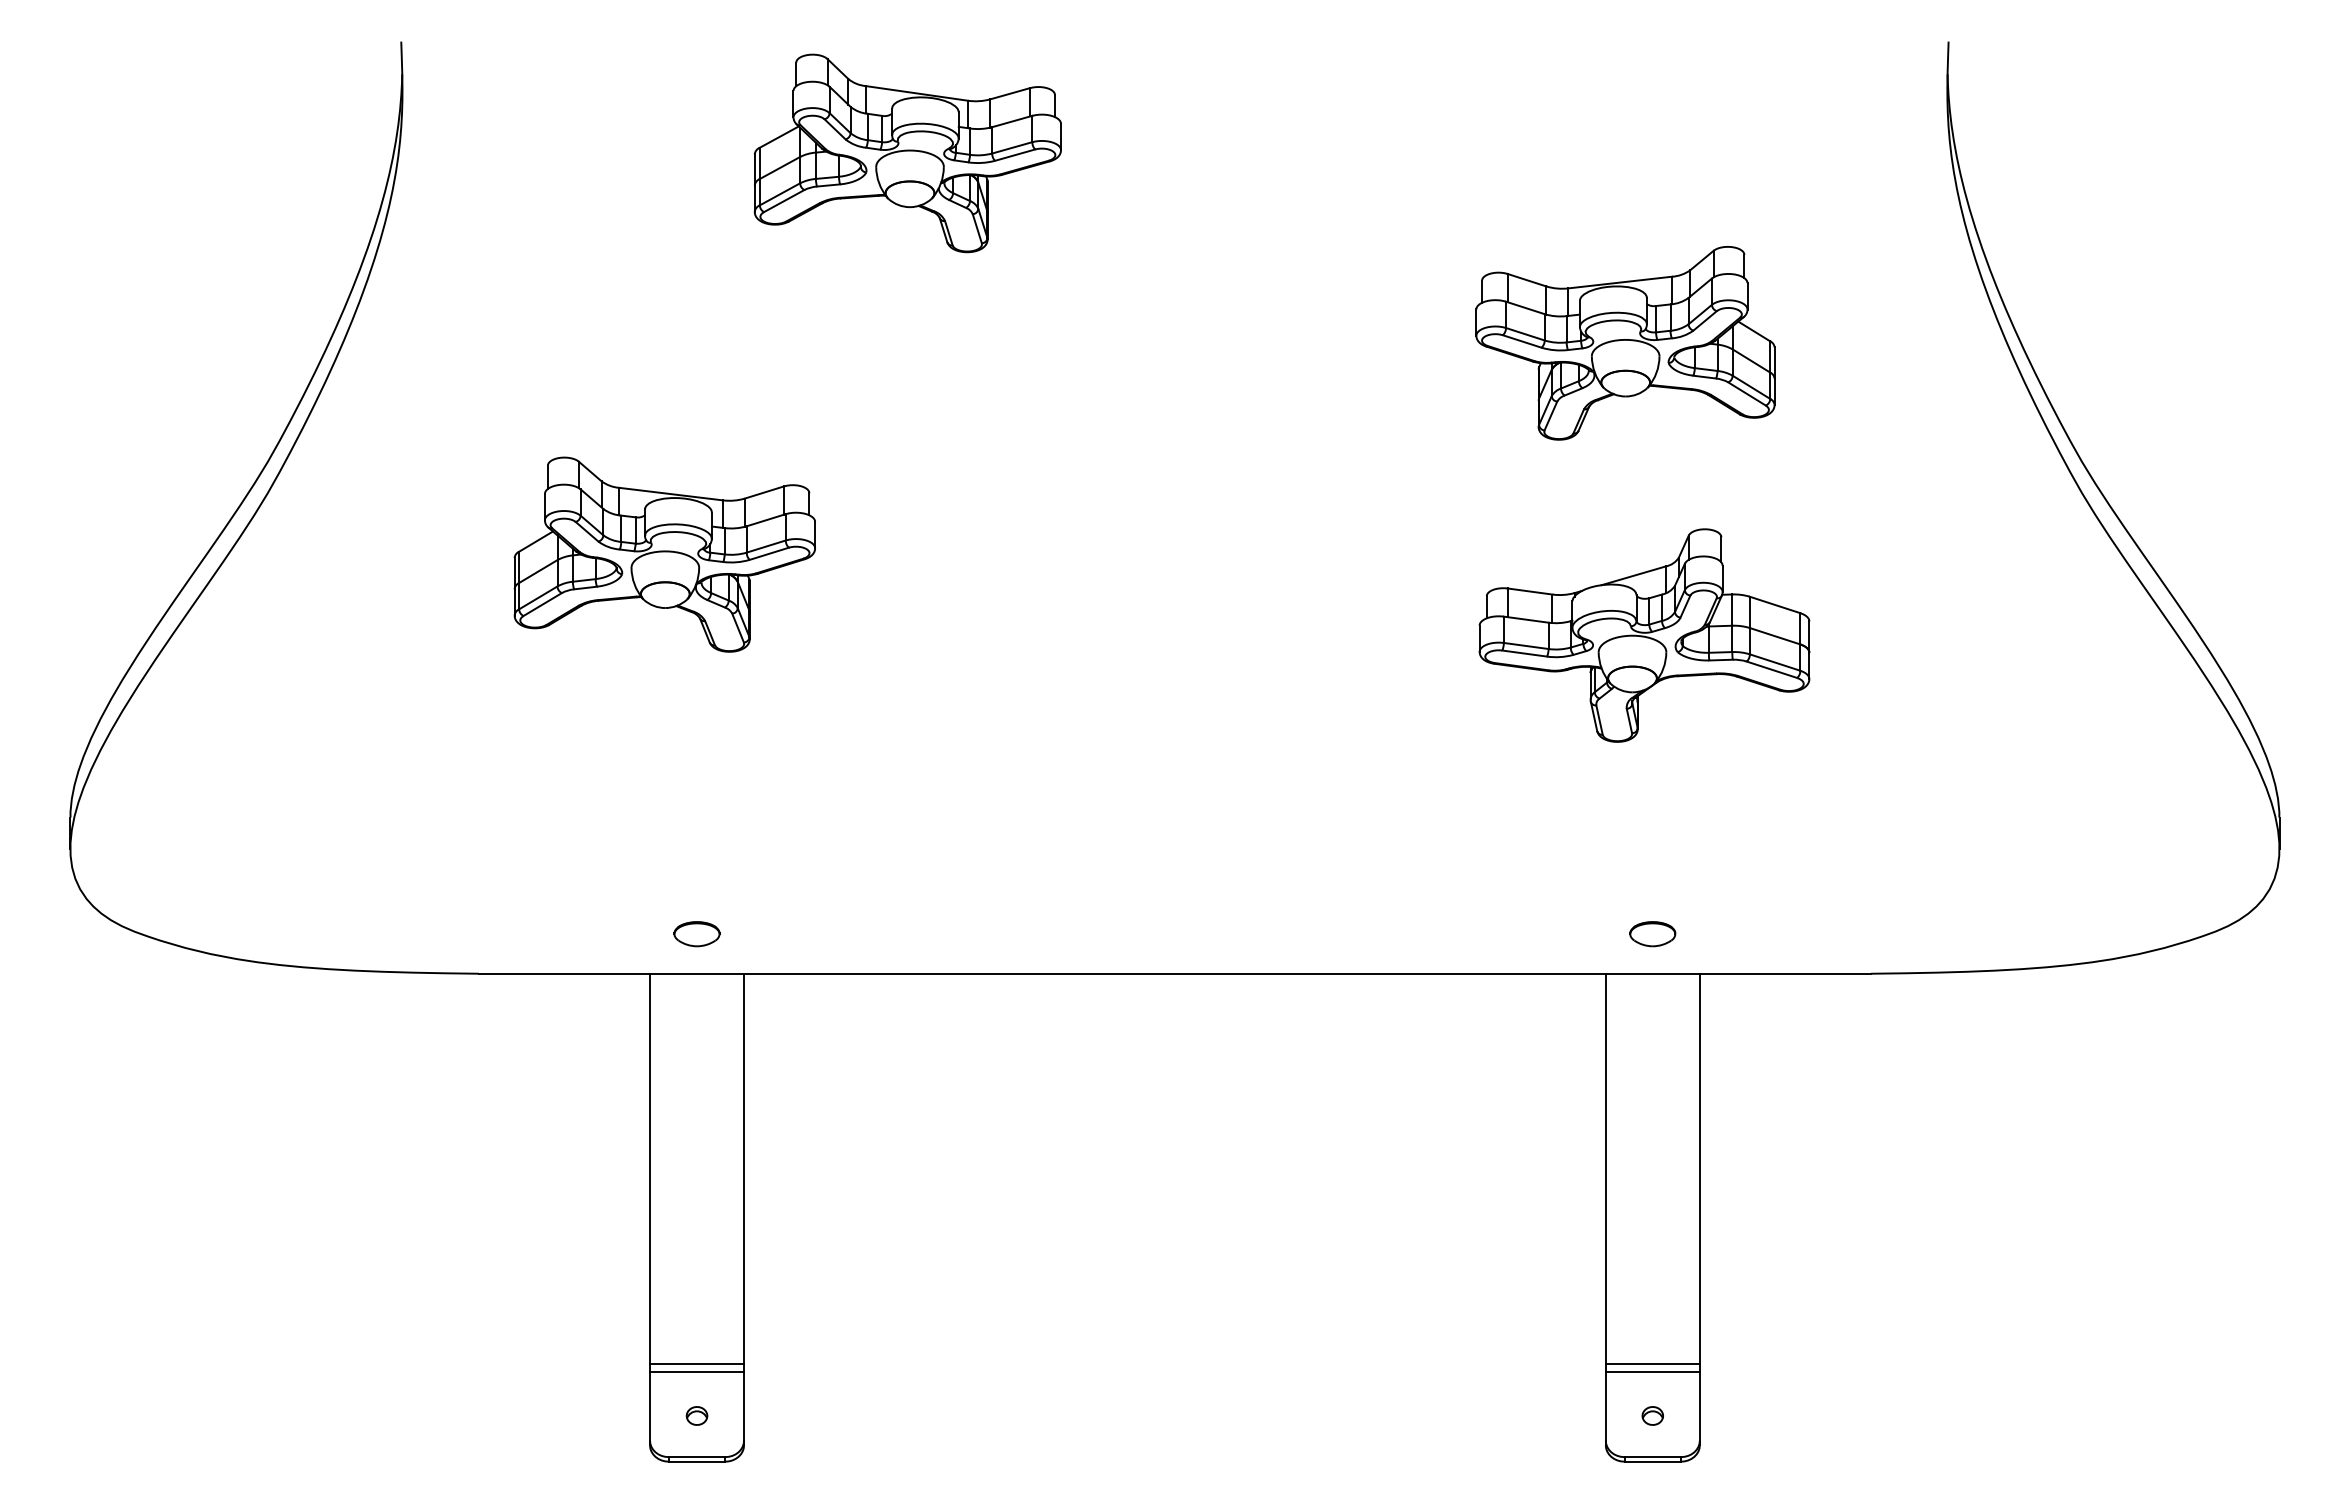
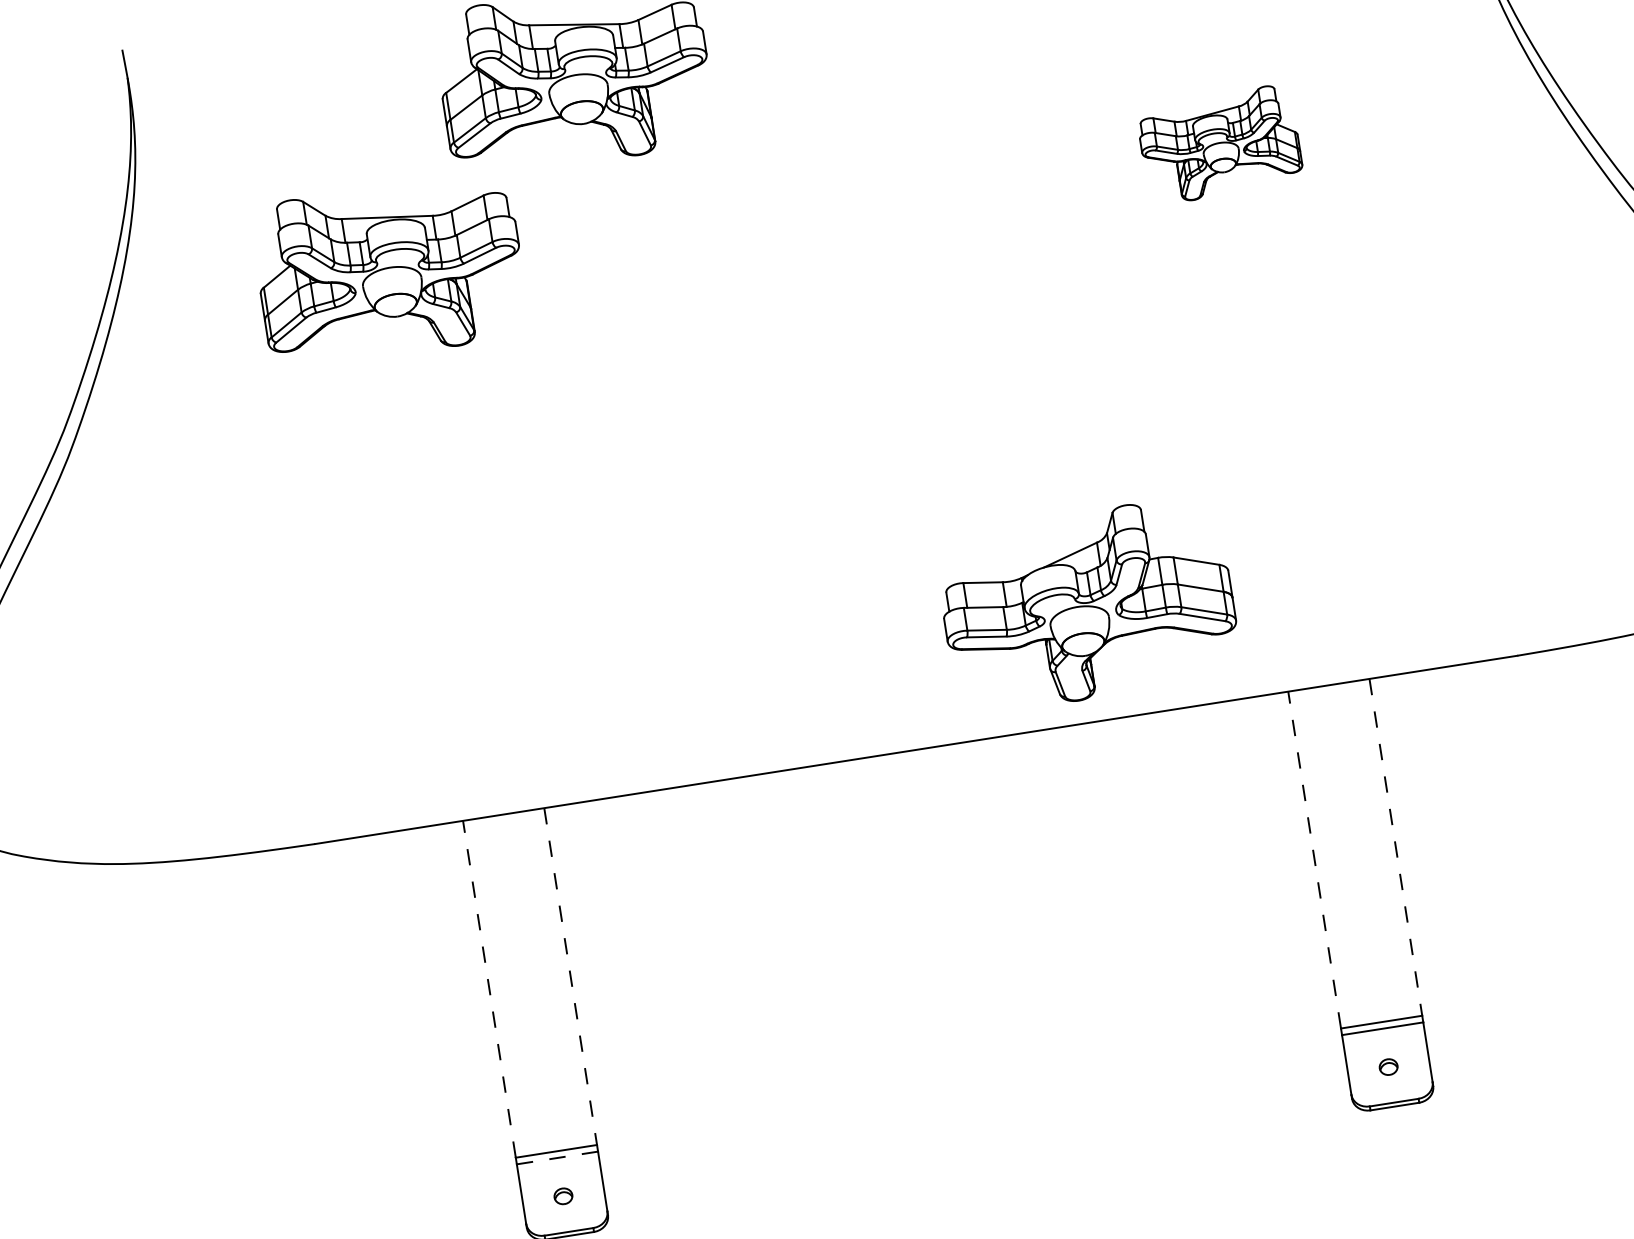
part: (1625, 343) -> (1220, 144), size x0.6
part: (664, 554) -> (389, 270), moved
part: (1644, 635) -> (1087, 605), moved
part: (696, 934) -> (497, 780), removed
part: (1652, 934) -> (1323, 651), removed
line: (650, 1168) -> (489, 988), solid -> dashed
line: (1605, 1168) -> (1314, 859), solid -> dashed
line: (744, 1169) -> (571, 977), solid -> dashed
line: (1699, 1169) -> (1395, 847), solid -> dashed
line: (696, 1371) -> (556, 1158), solid -> dashed

